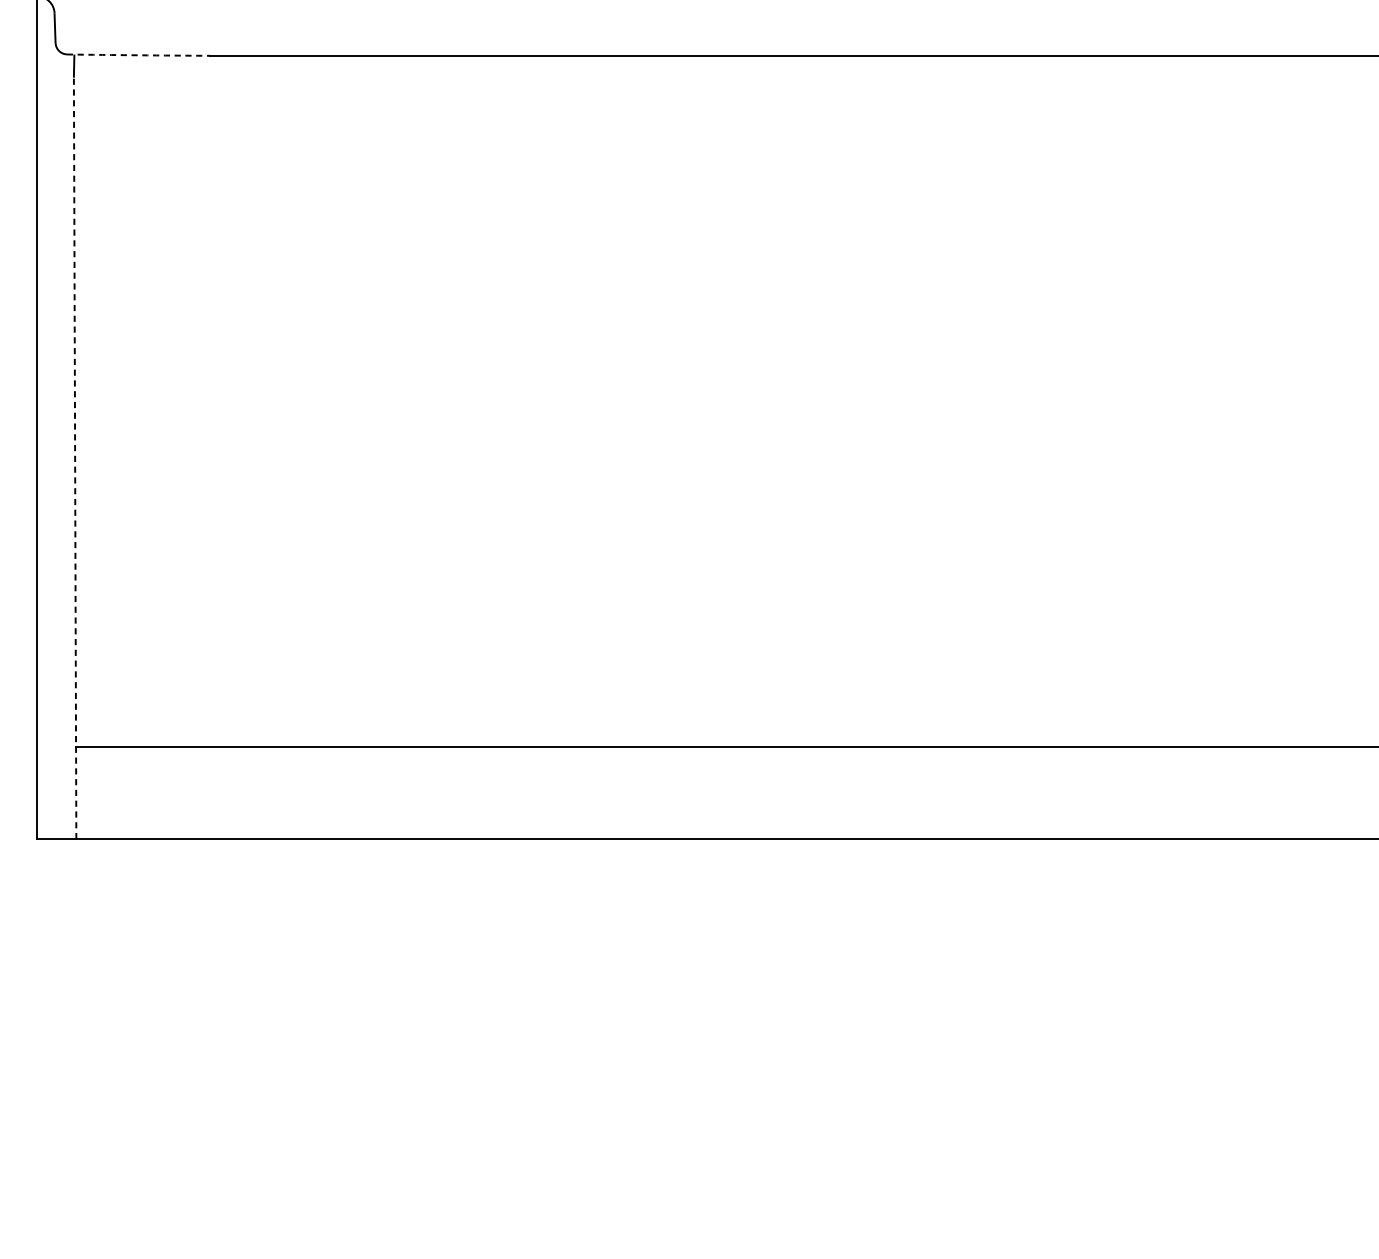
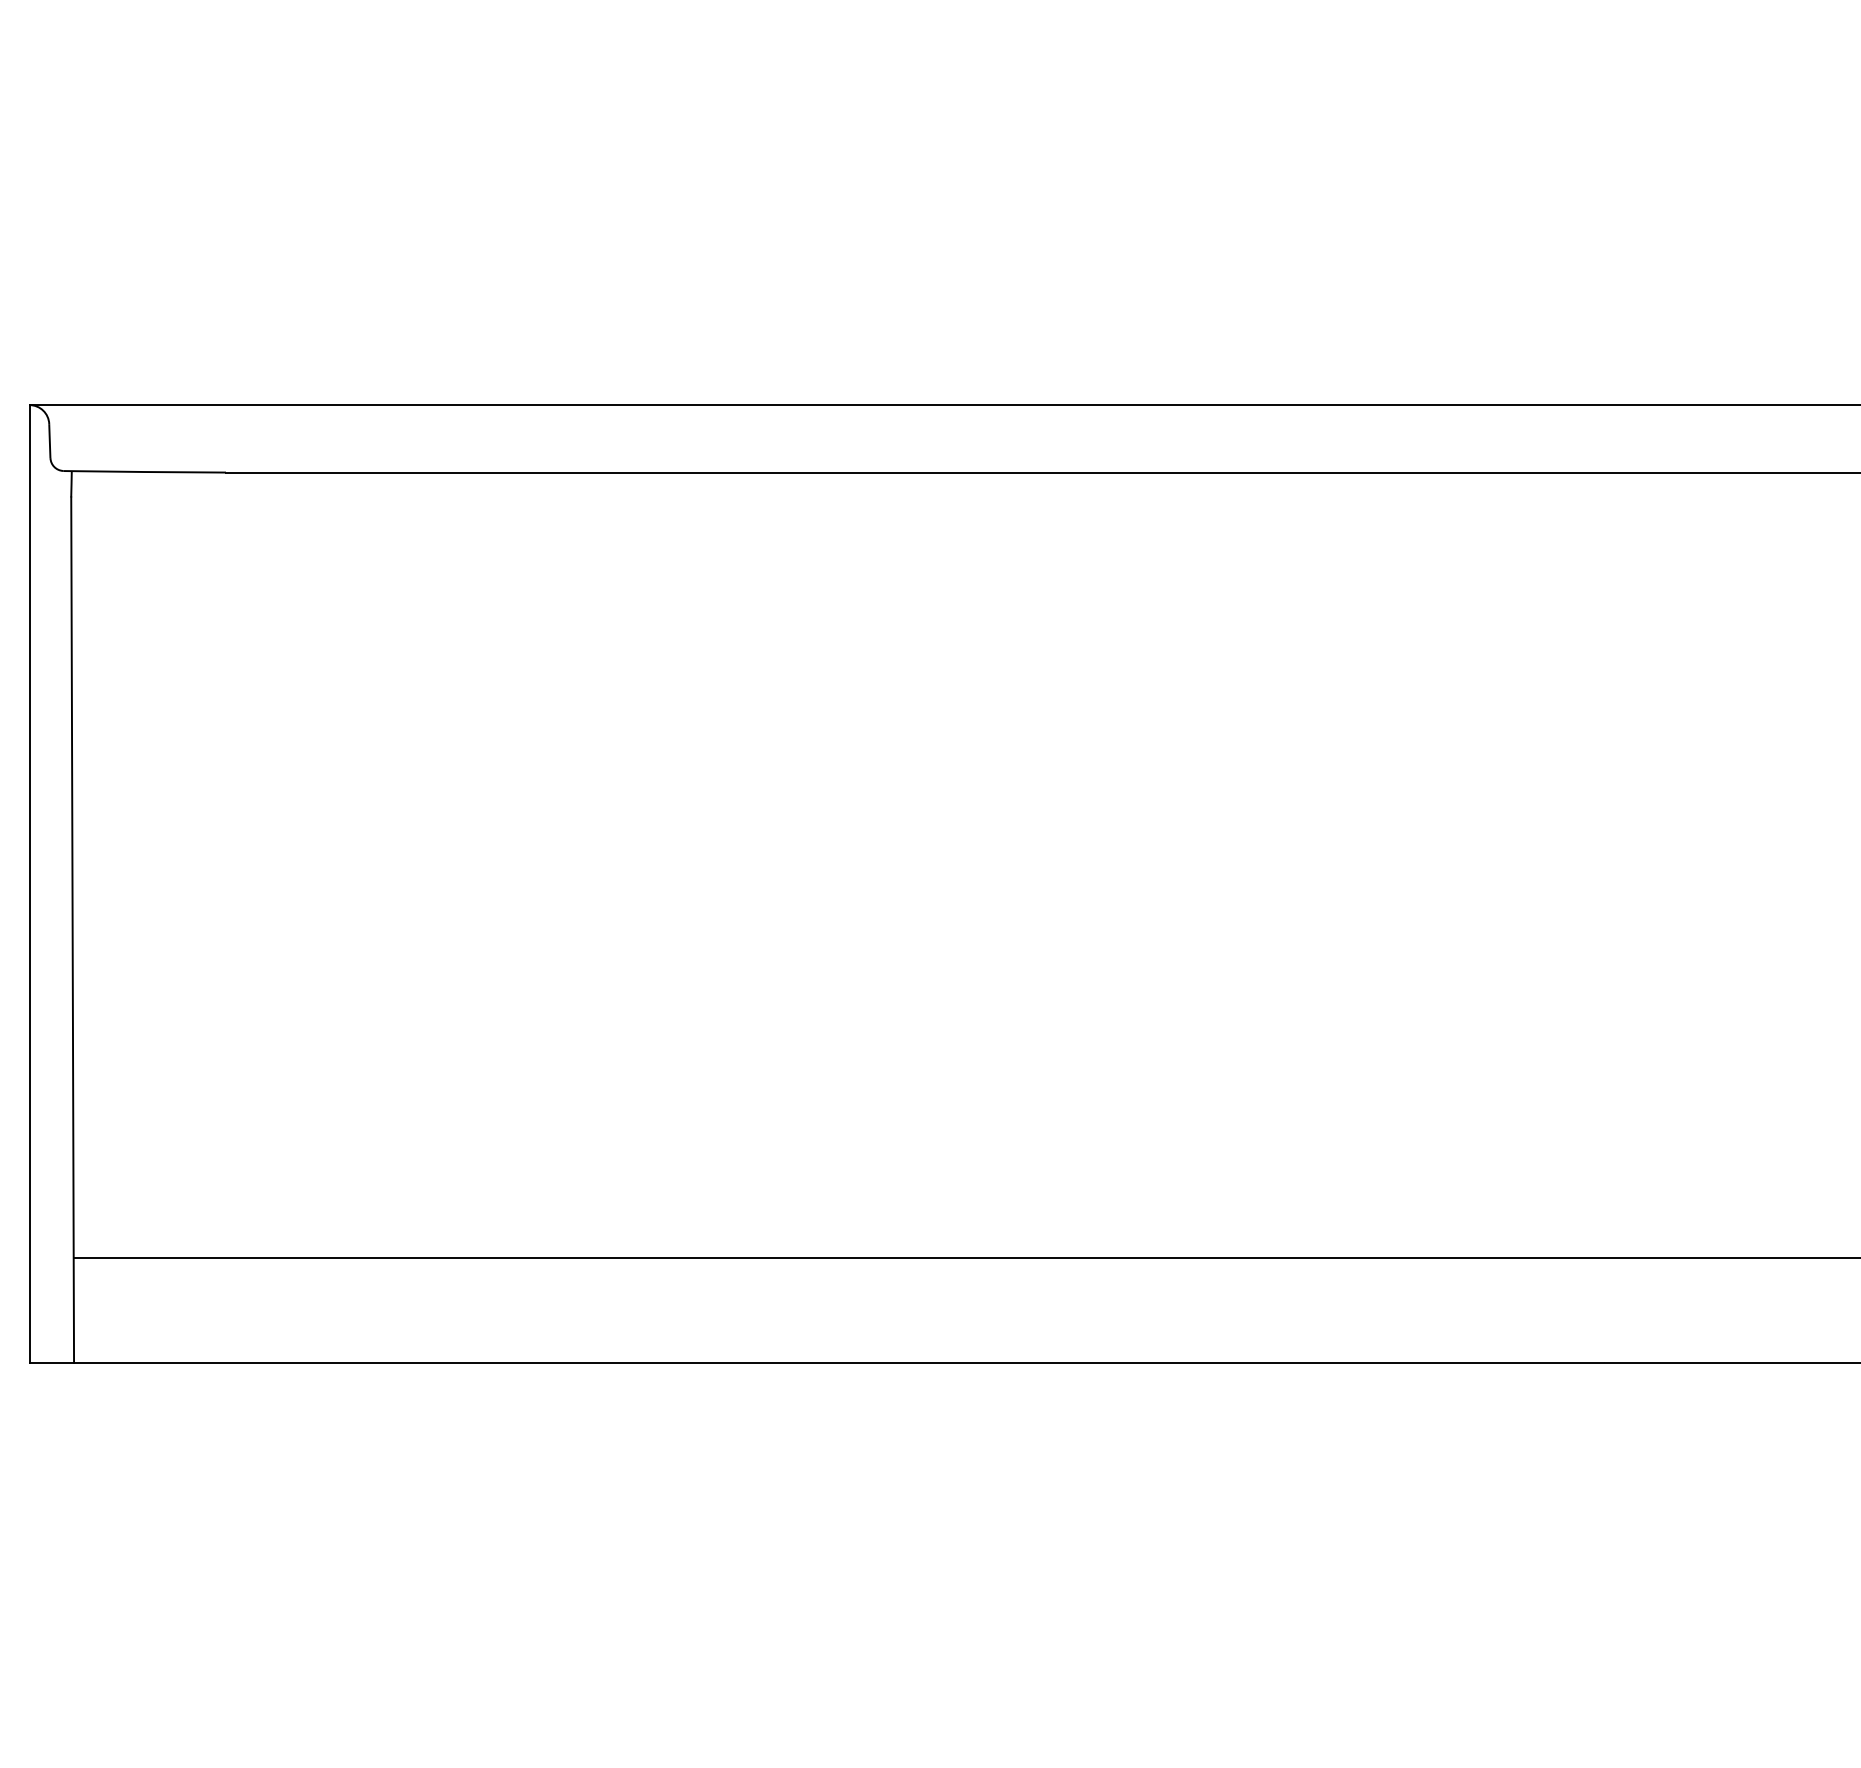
arc: (138, 54) -> (144, 471), dashed -> solid
line: (75, 458) -> (72, 930), dashed -> solid

